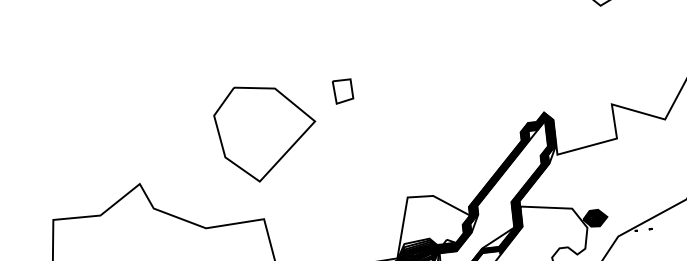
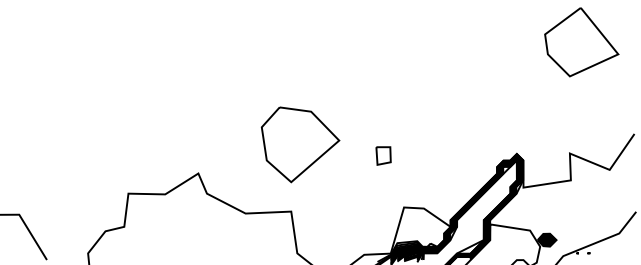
part: (343, 90) -> (383, 155), moved

